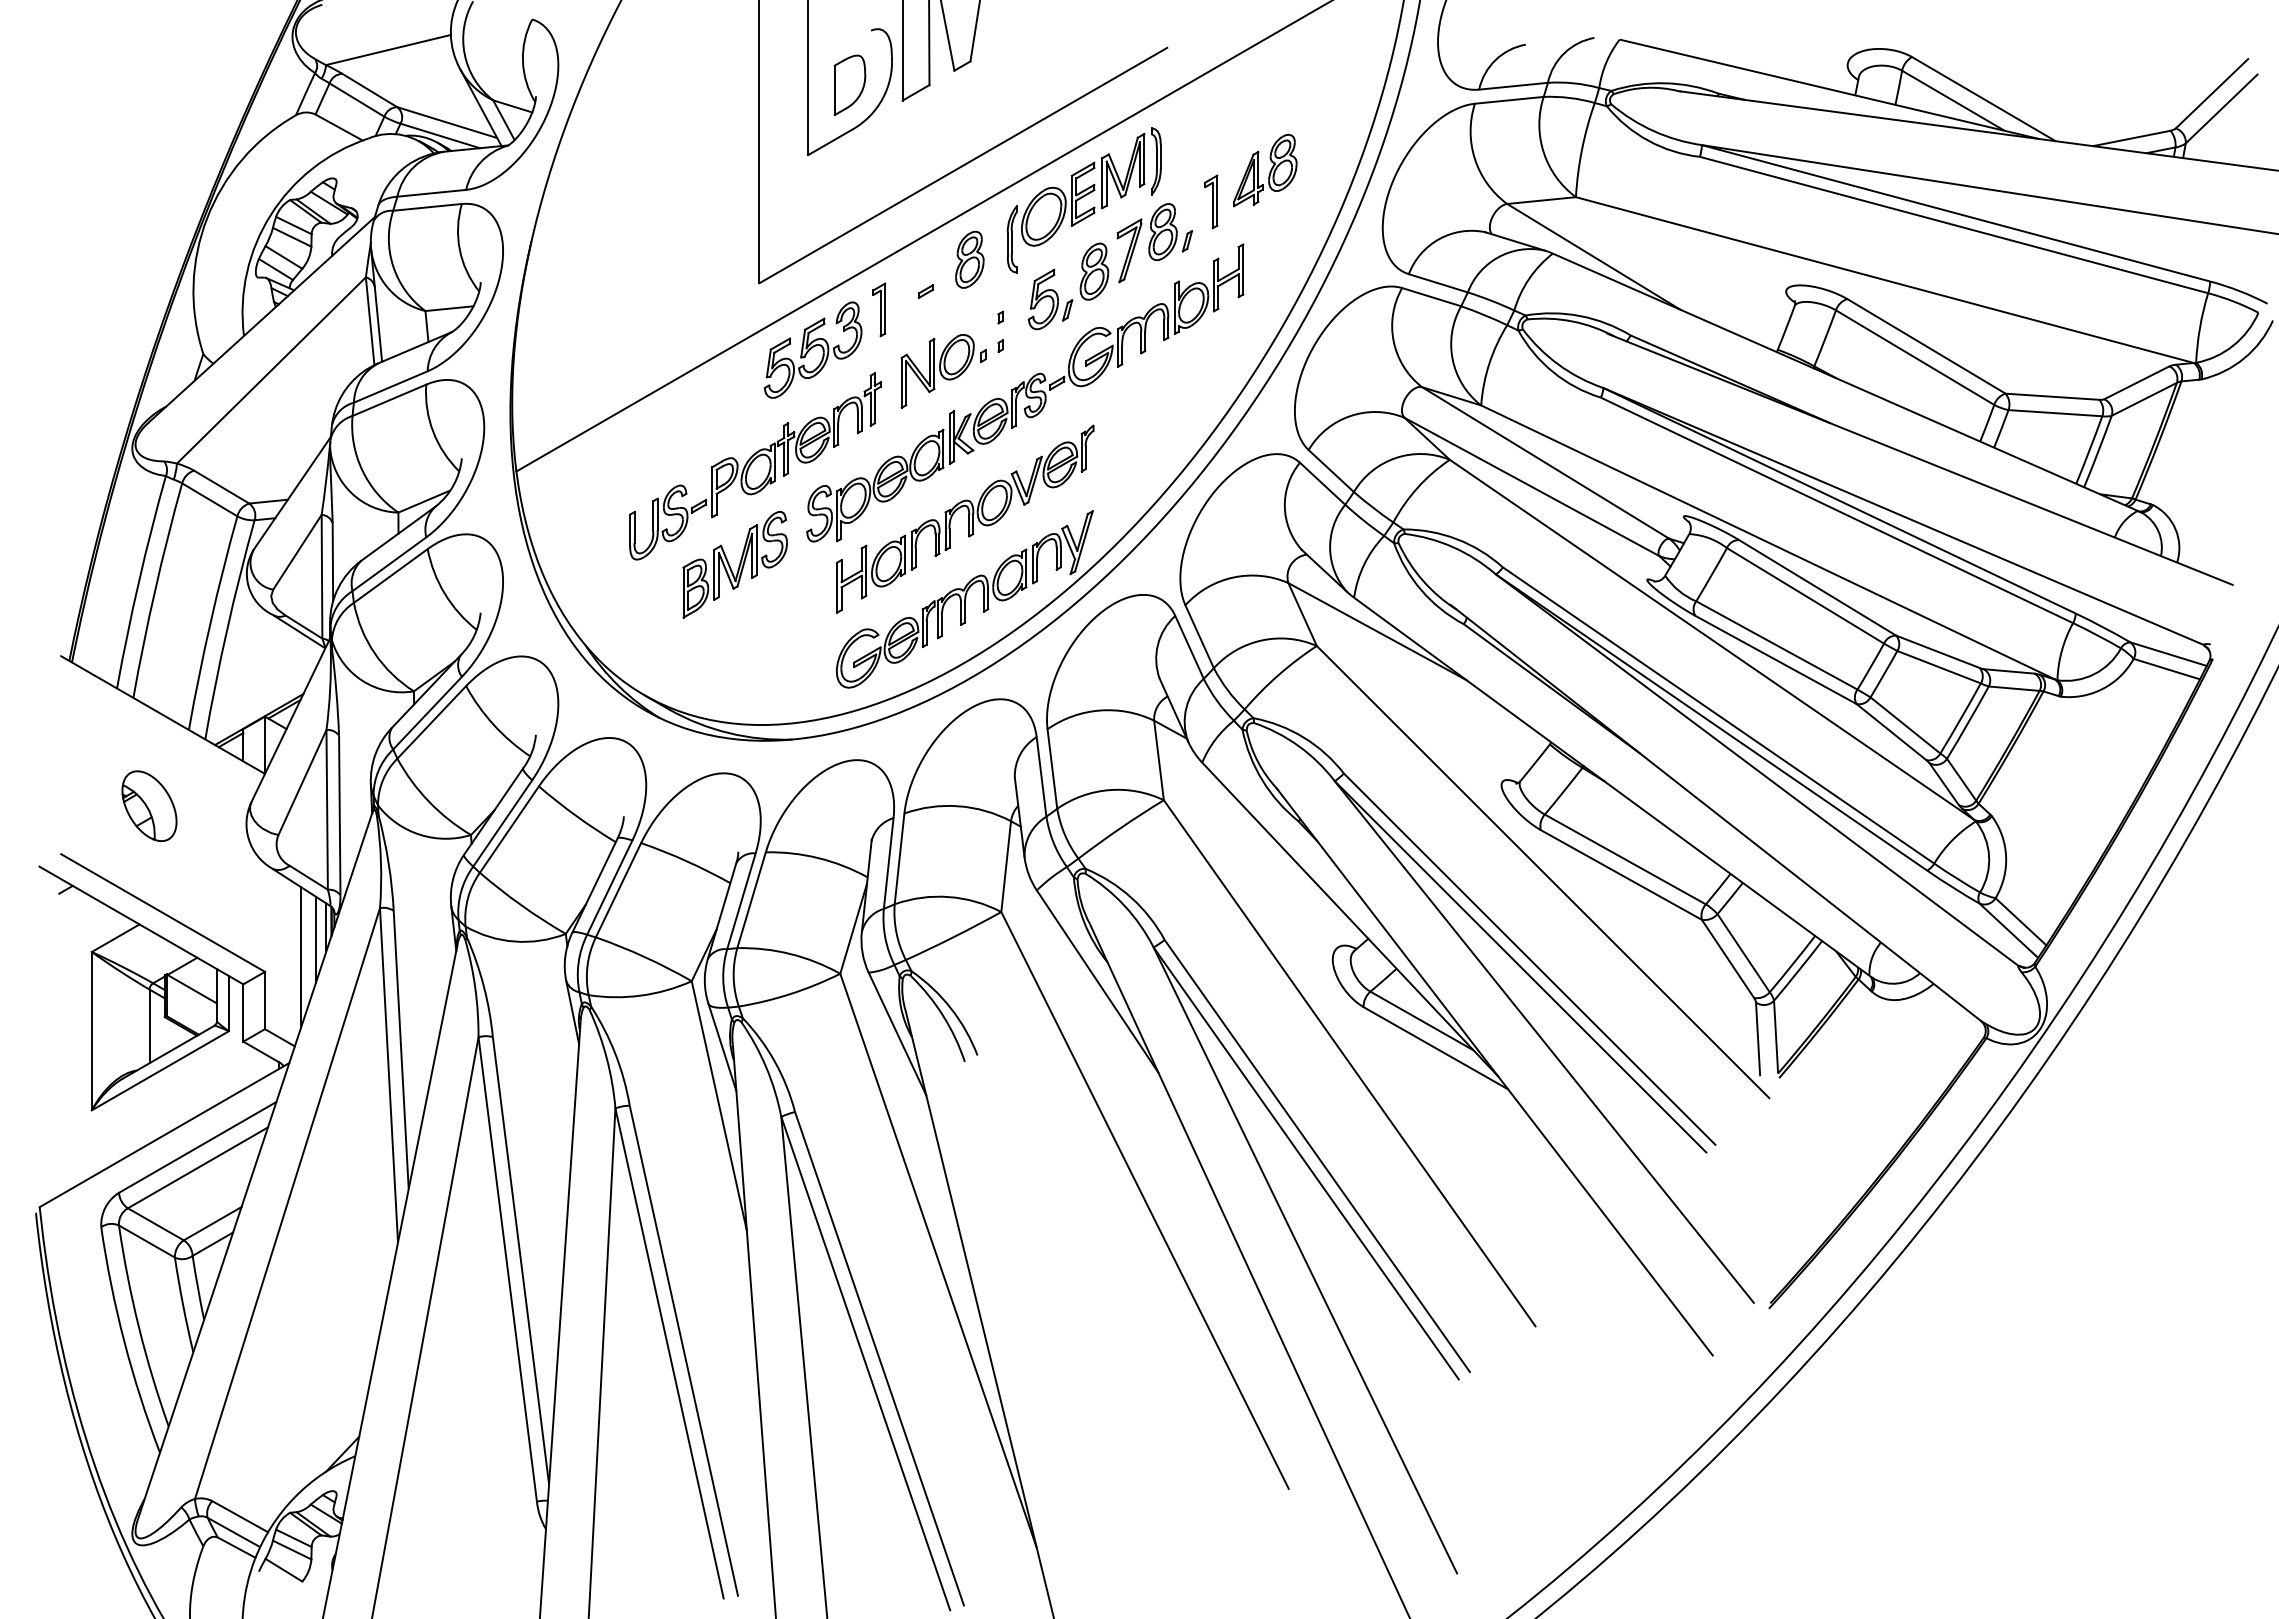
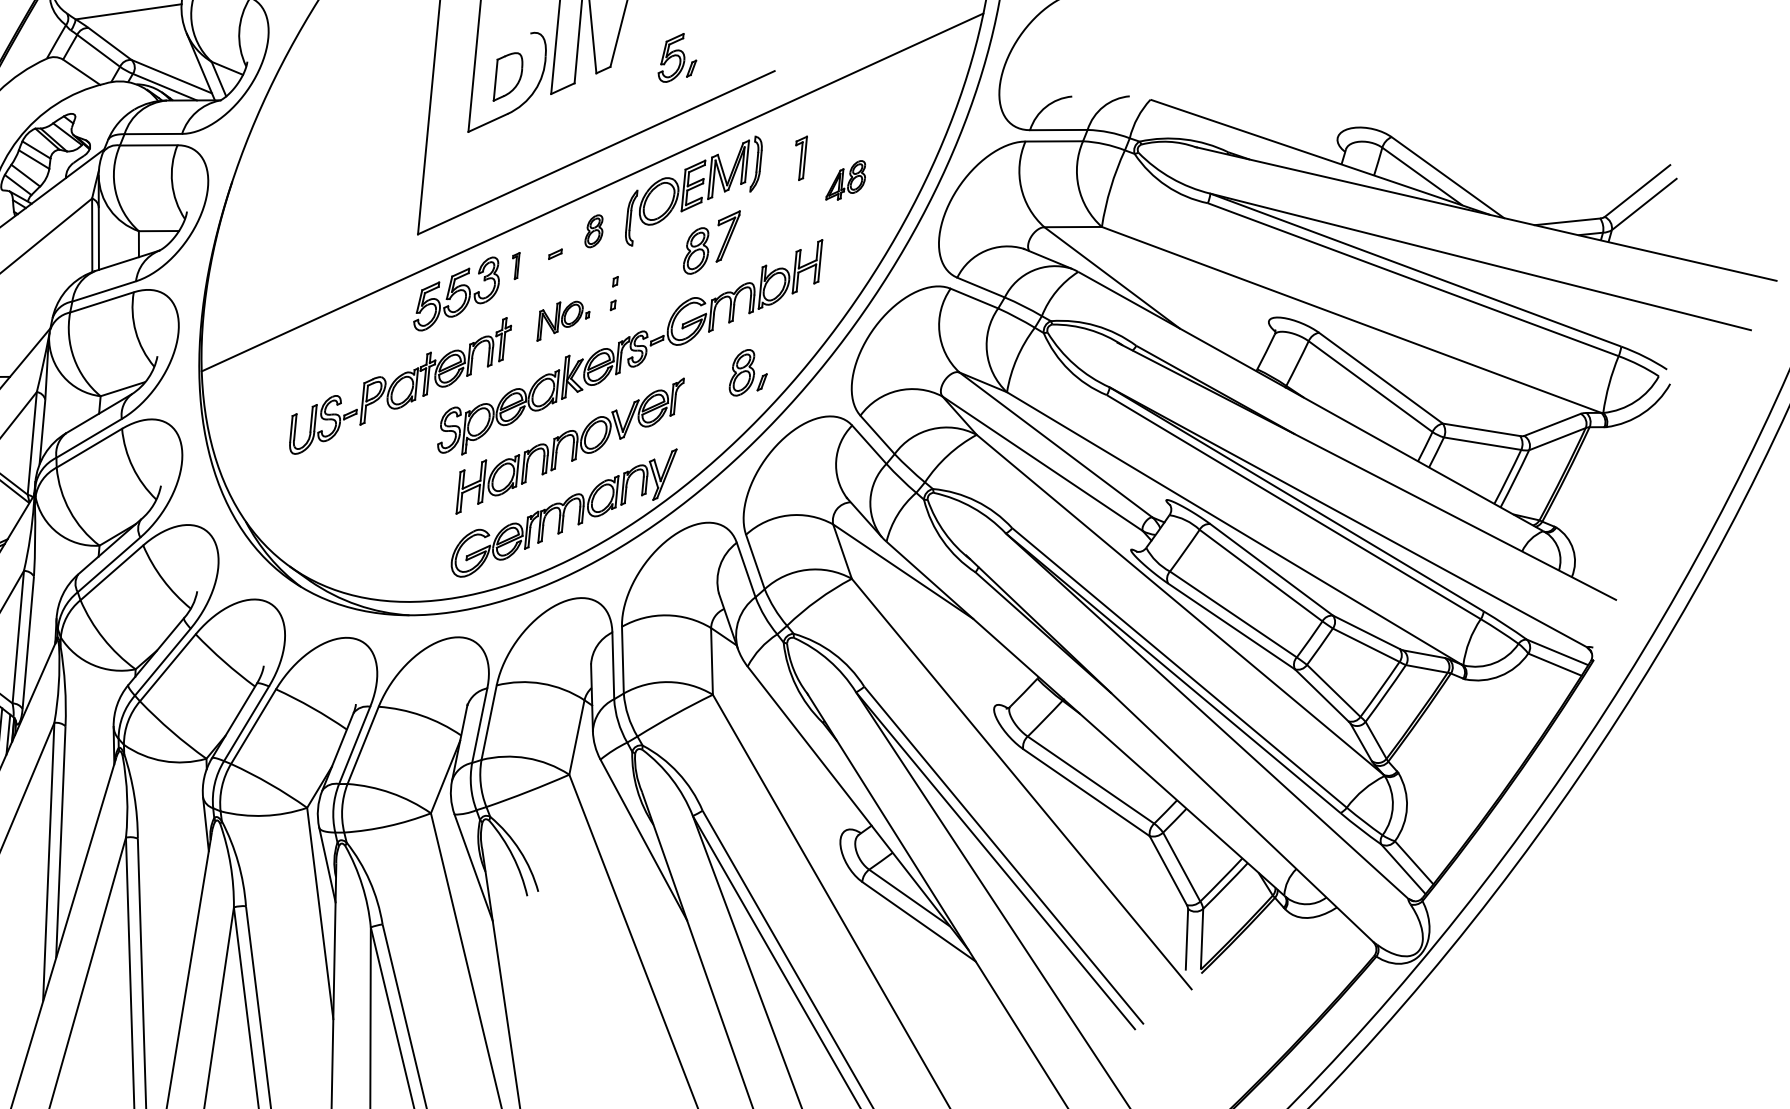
part: (1265, 170) -> (846, 180), size x0.7
part: (1211, 201) -> (800, 157), moved
part: (1170, 231) -> (748, 372), moved
part: (969, 259) -> (594, 231), size x0.7
part: (1050, 299) -> (678, 58), moved
part: (879, 309) -> (515, 265), size x0.6
part: (943, 371) -> (563, 321), size x0.7
part: (734, 564) -> (375, 465), removed

